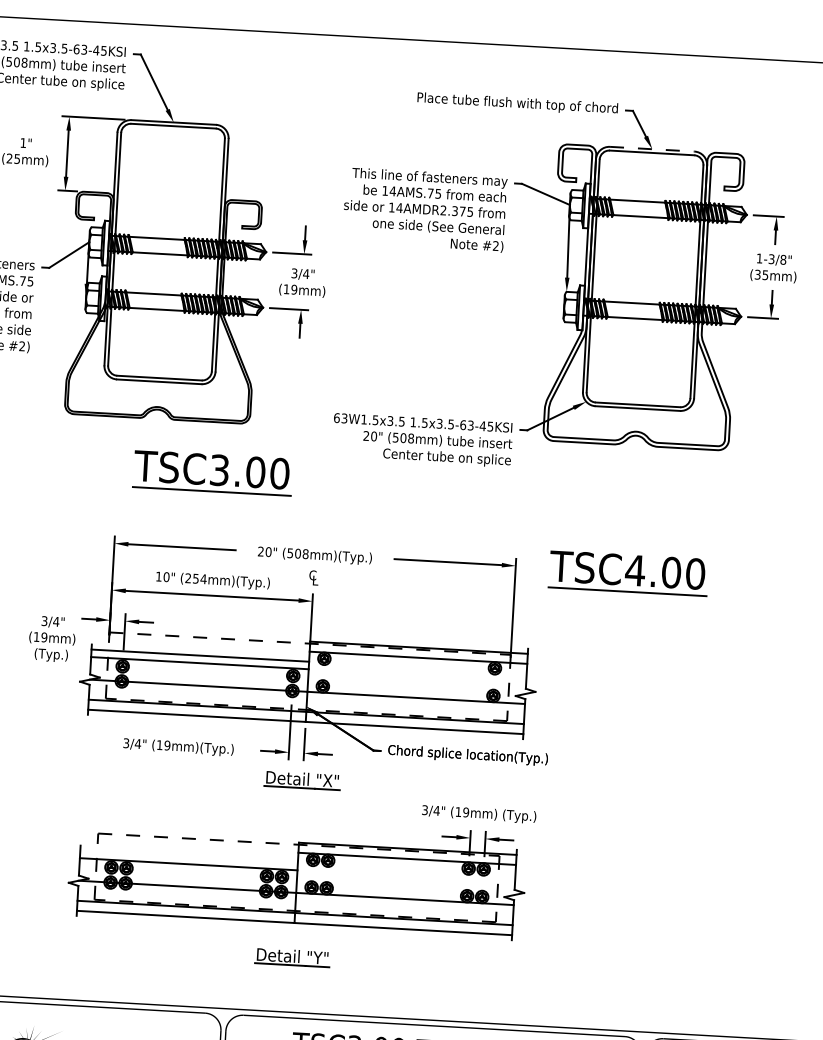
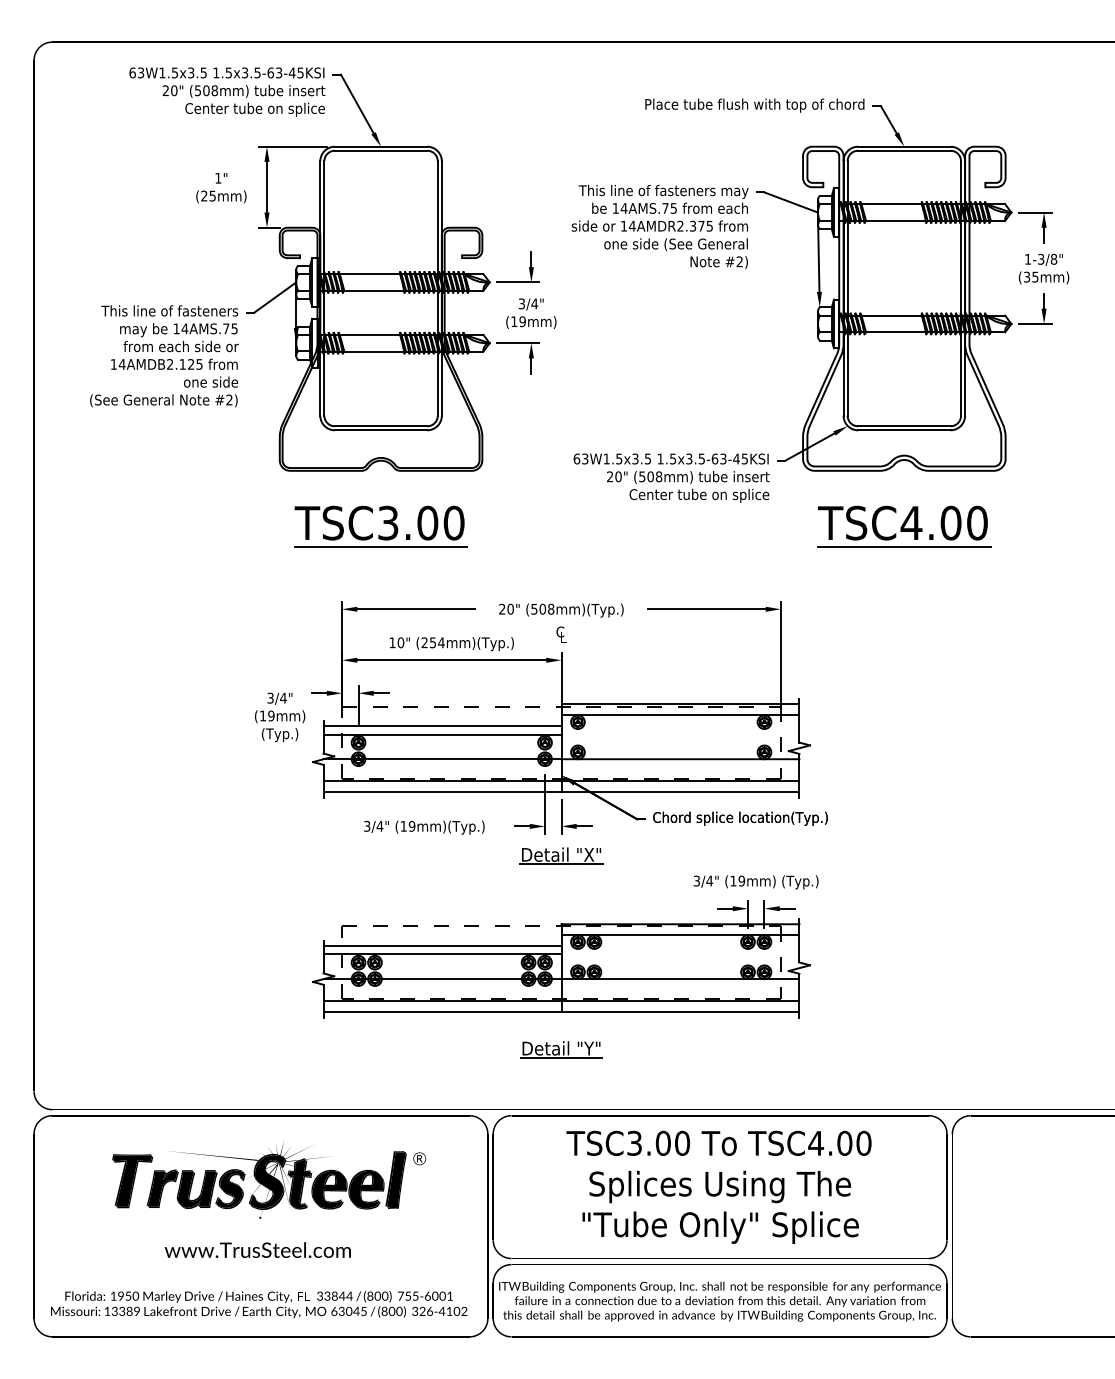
line: (652, 149) -> (904, 146), dashed -> solid
part: (212, 473) -> (380, 526), moved
part: (628, 573) -> (904, 526), moved
line: (189, 856) -> (442, 946), added

